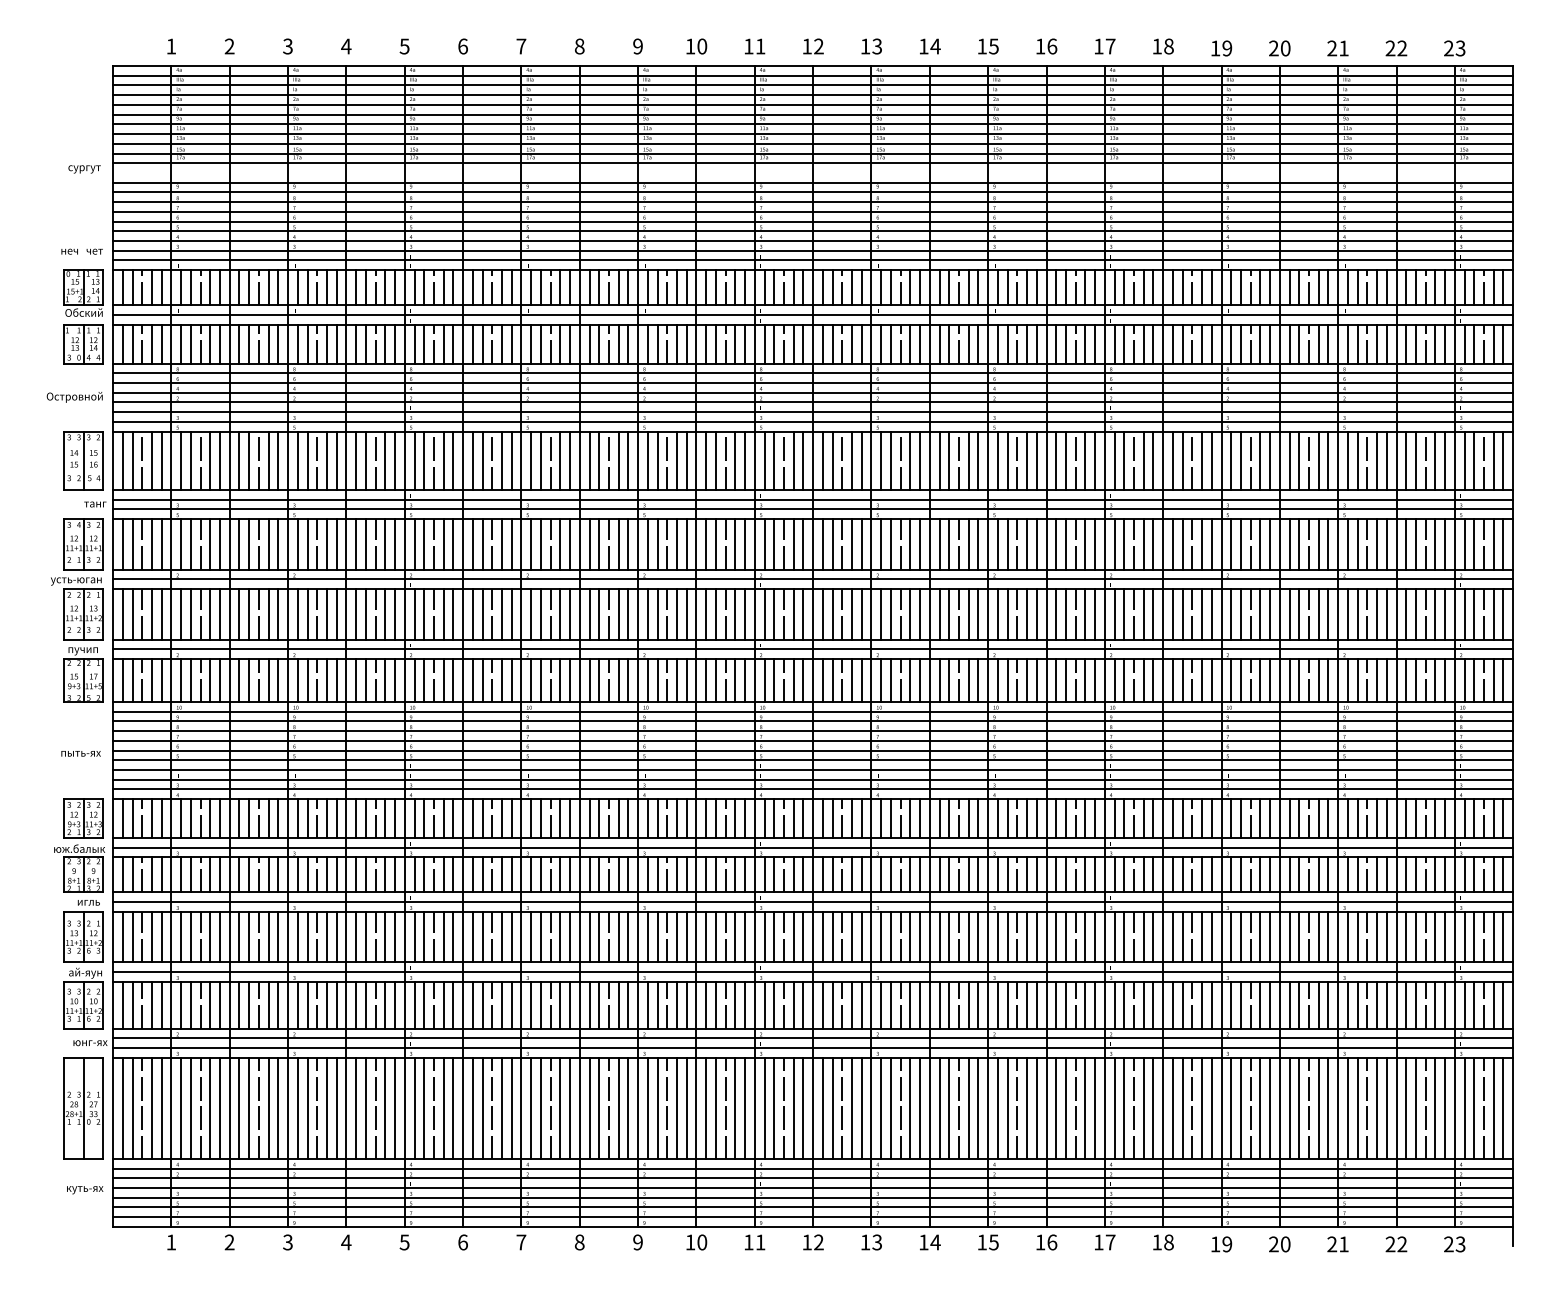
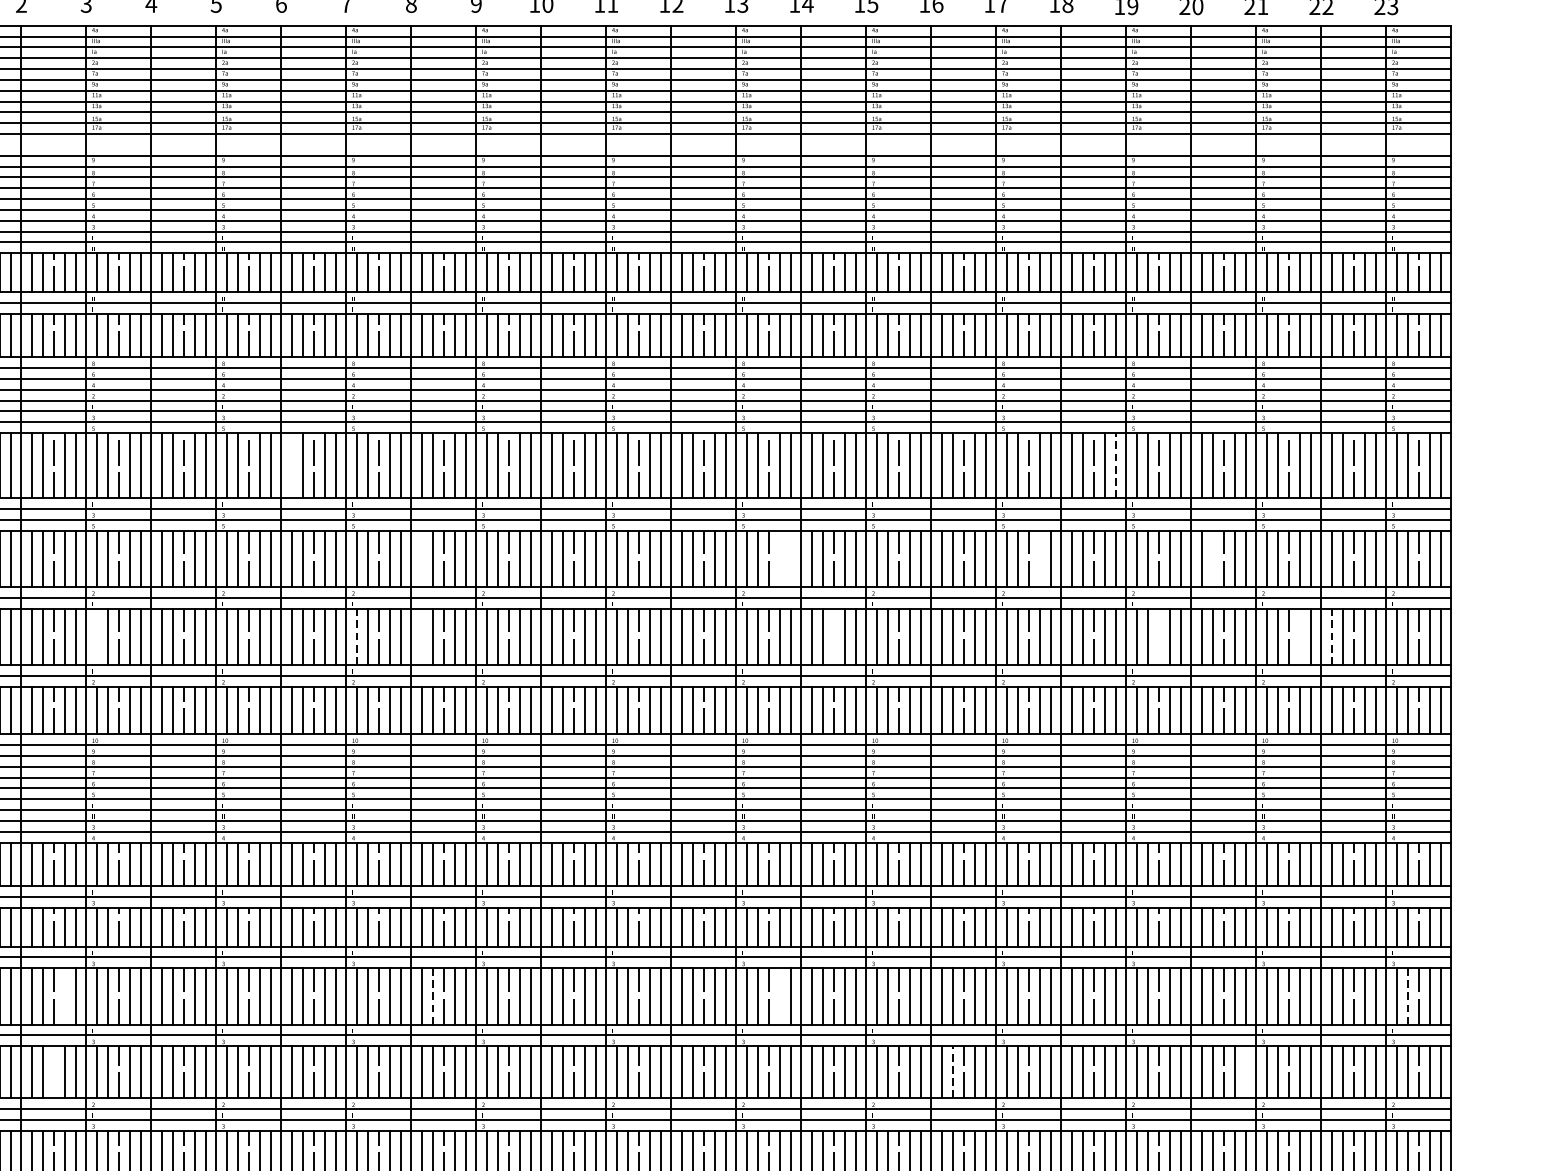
line: (472, 460) -> (291, 465), removed
line: (1211, 460) -> (1115, 465), solid -> dashed
line: (589, 544) -> (422, 558), removed
line: (910, 544) -> (779, 558), removed
line: (920, 544) -> (791, 558), removed
line: (1143, 544) -> (1039, 558), removed
line: (1299, 544) -> (1213, 558), removed
line: (531, 613) -> (357, 635), solid -> dashed
line: (1406, 613) -> (1332, 635), solid -> dashed
line: (297, 614) -> (96, 636), removed
line: (589, 614) -> (422, 636), removed
line: (958, 614) -> (833, 636), removed
line: (1250, 614) -> (1158, 636), removed
line: (1377, 614) -> (1300, 636), removed
line: (268, 936) -> (64, 995), removed
line: (599, 936) -> (433, 995), solid -> dashed
line: (910, 936) -> (779, 995), removed
line: (1474, 936) -> (1408, 995), solid -> dashed
line: (258, 1004) -> (53, 1071), removed
line: (1065, 1004) -> (952, 1071), solid -> dashed
line: (1328, 1004) -> (1245, 1071), removed

